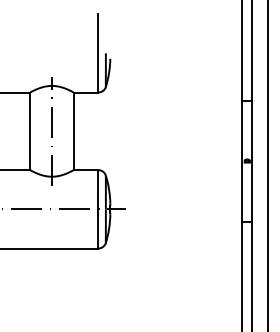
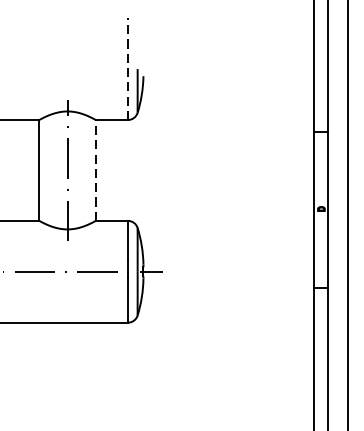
line: (98, 52) -> (128, 68), solid -> dashed
line: (73, 131) -> (95, 170), solid -> dashed

